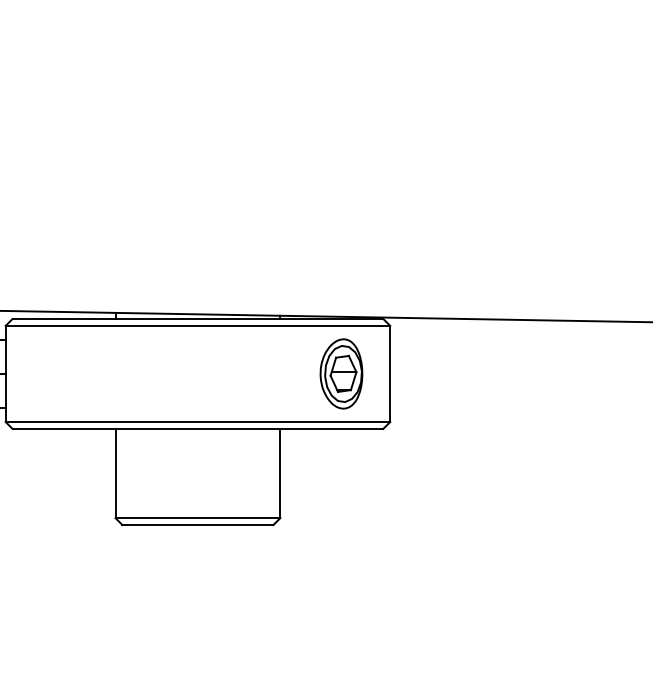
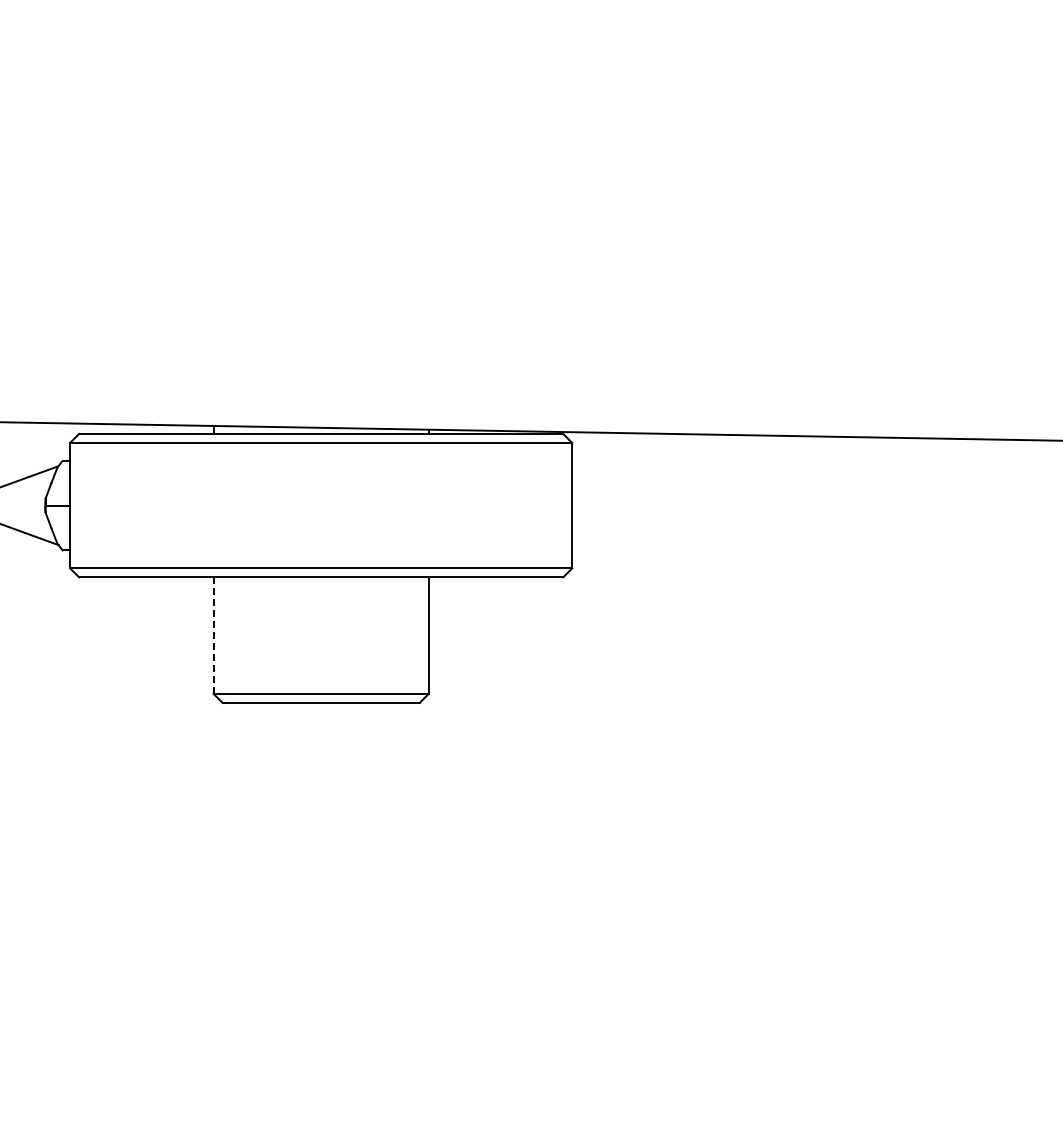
part: (341, 373) -> (508, 505), removed
line: (115, 474) -> (213, 636), solid -> dashed

